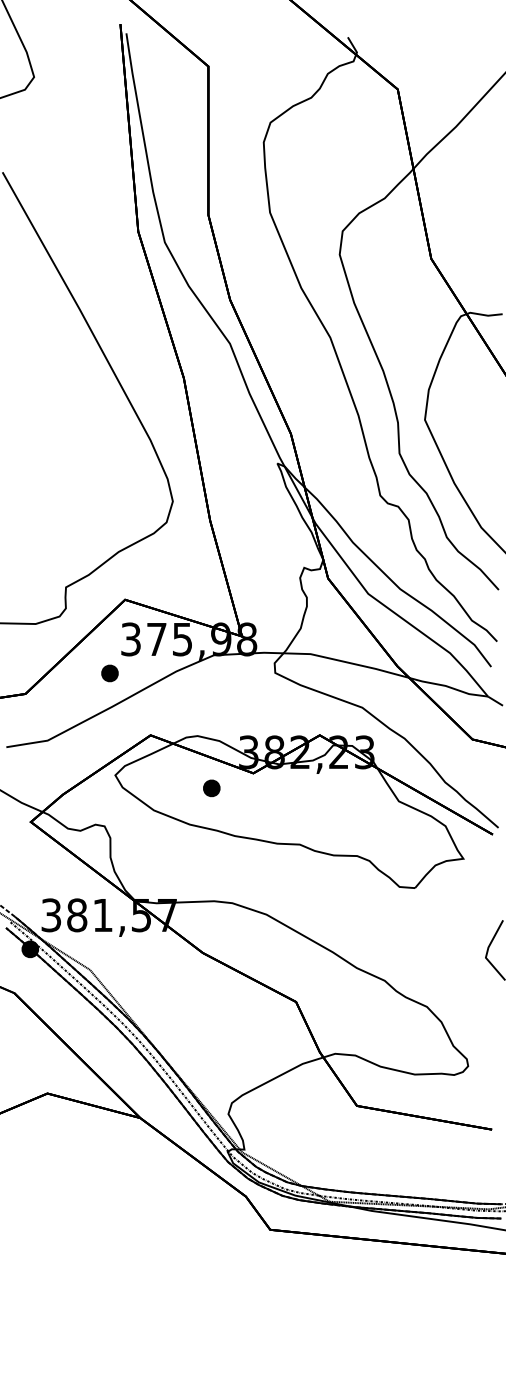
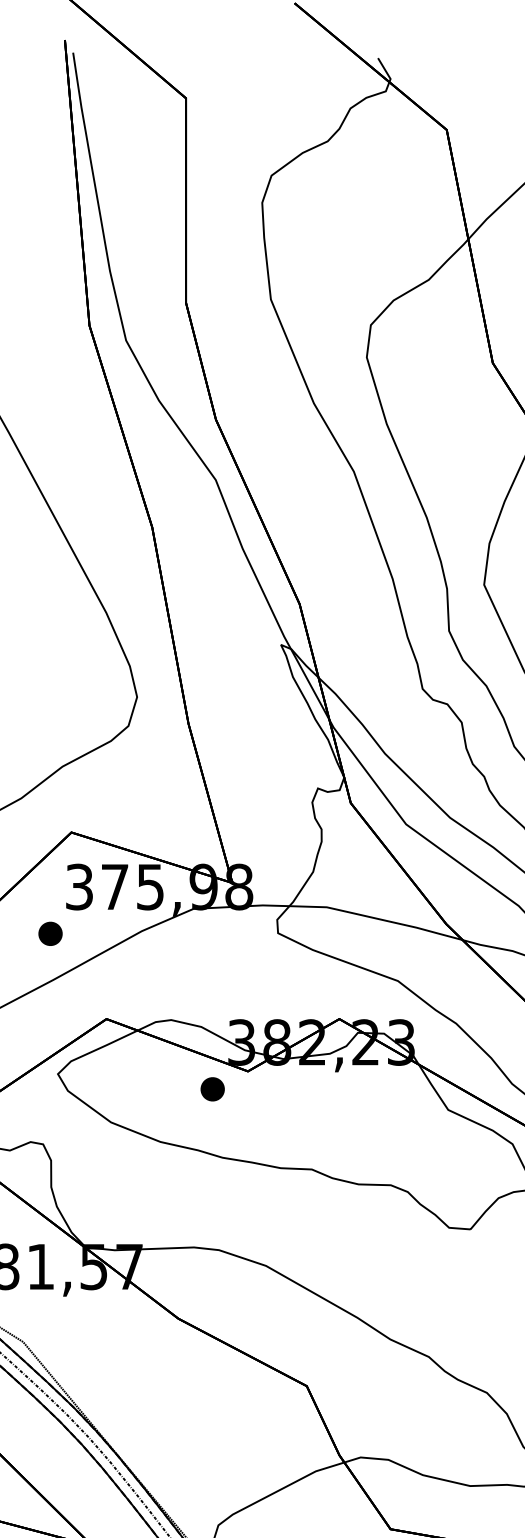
part: (211, 788) -> (212, 1089), moved

